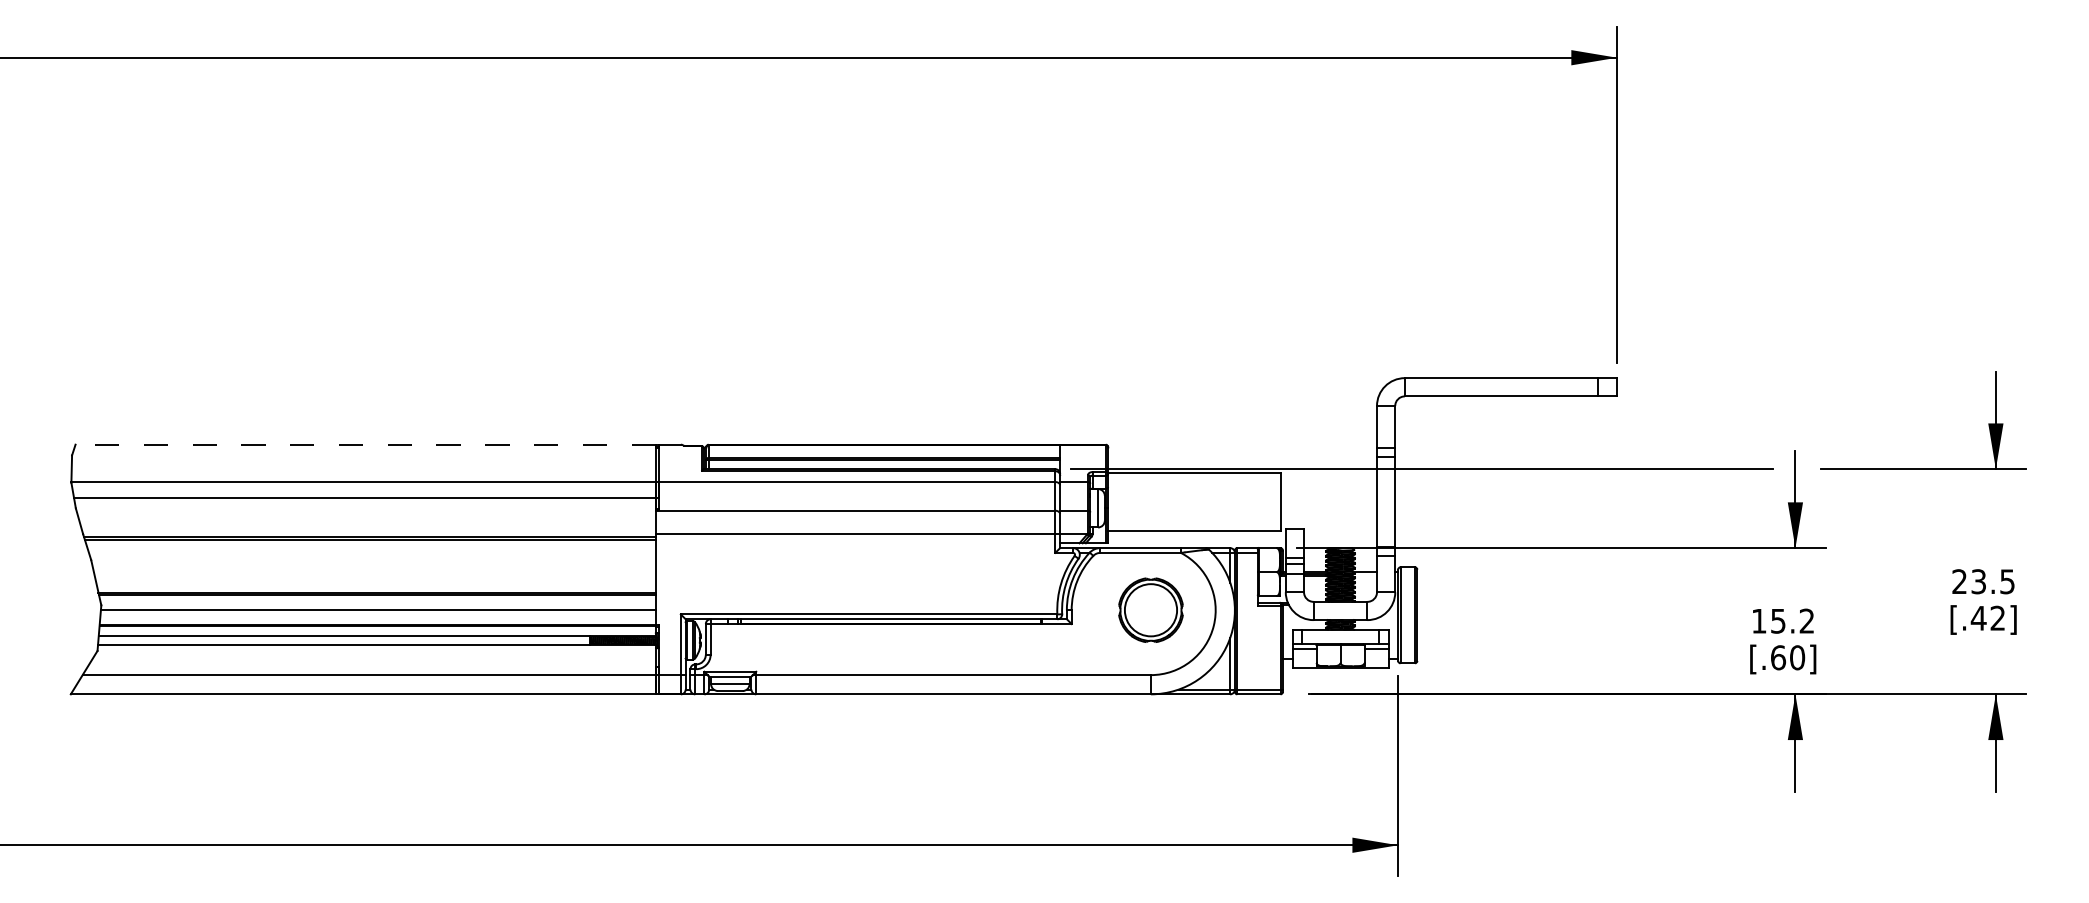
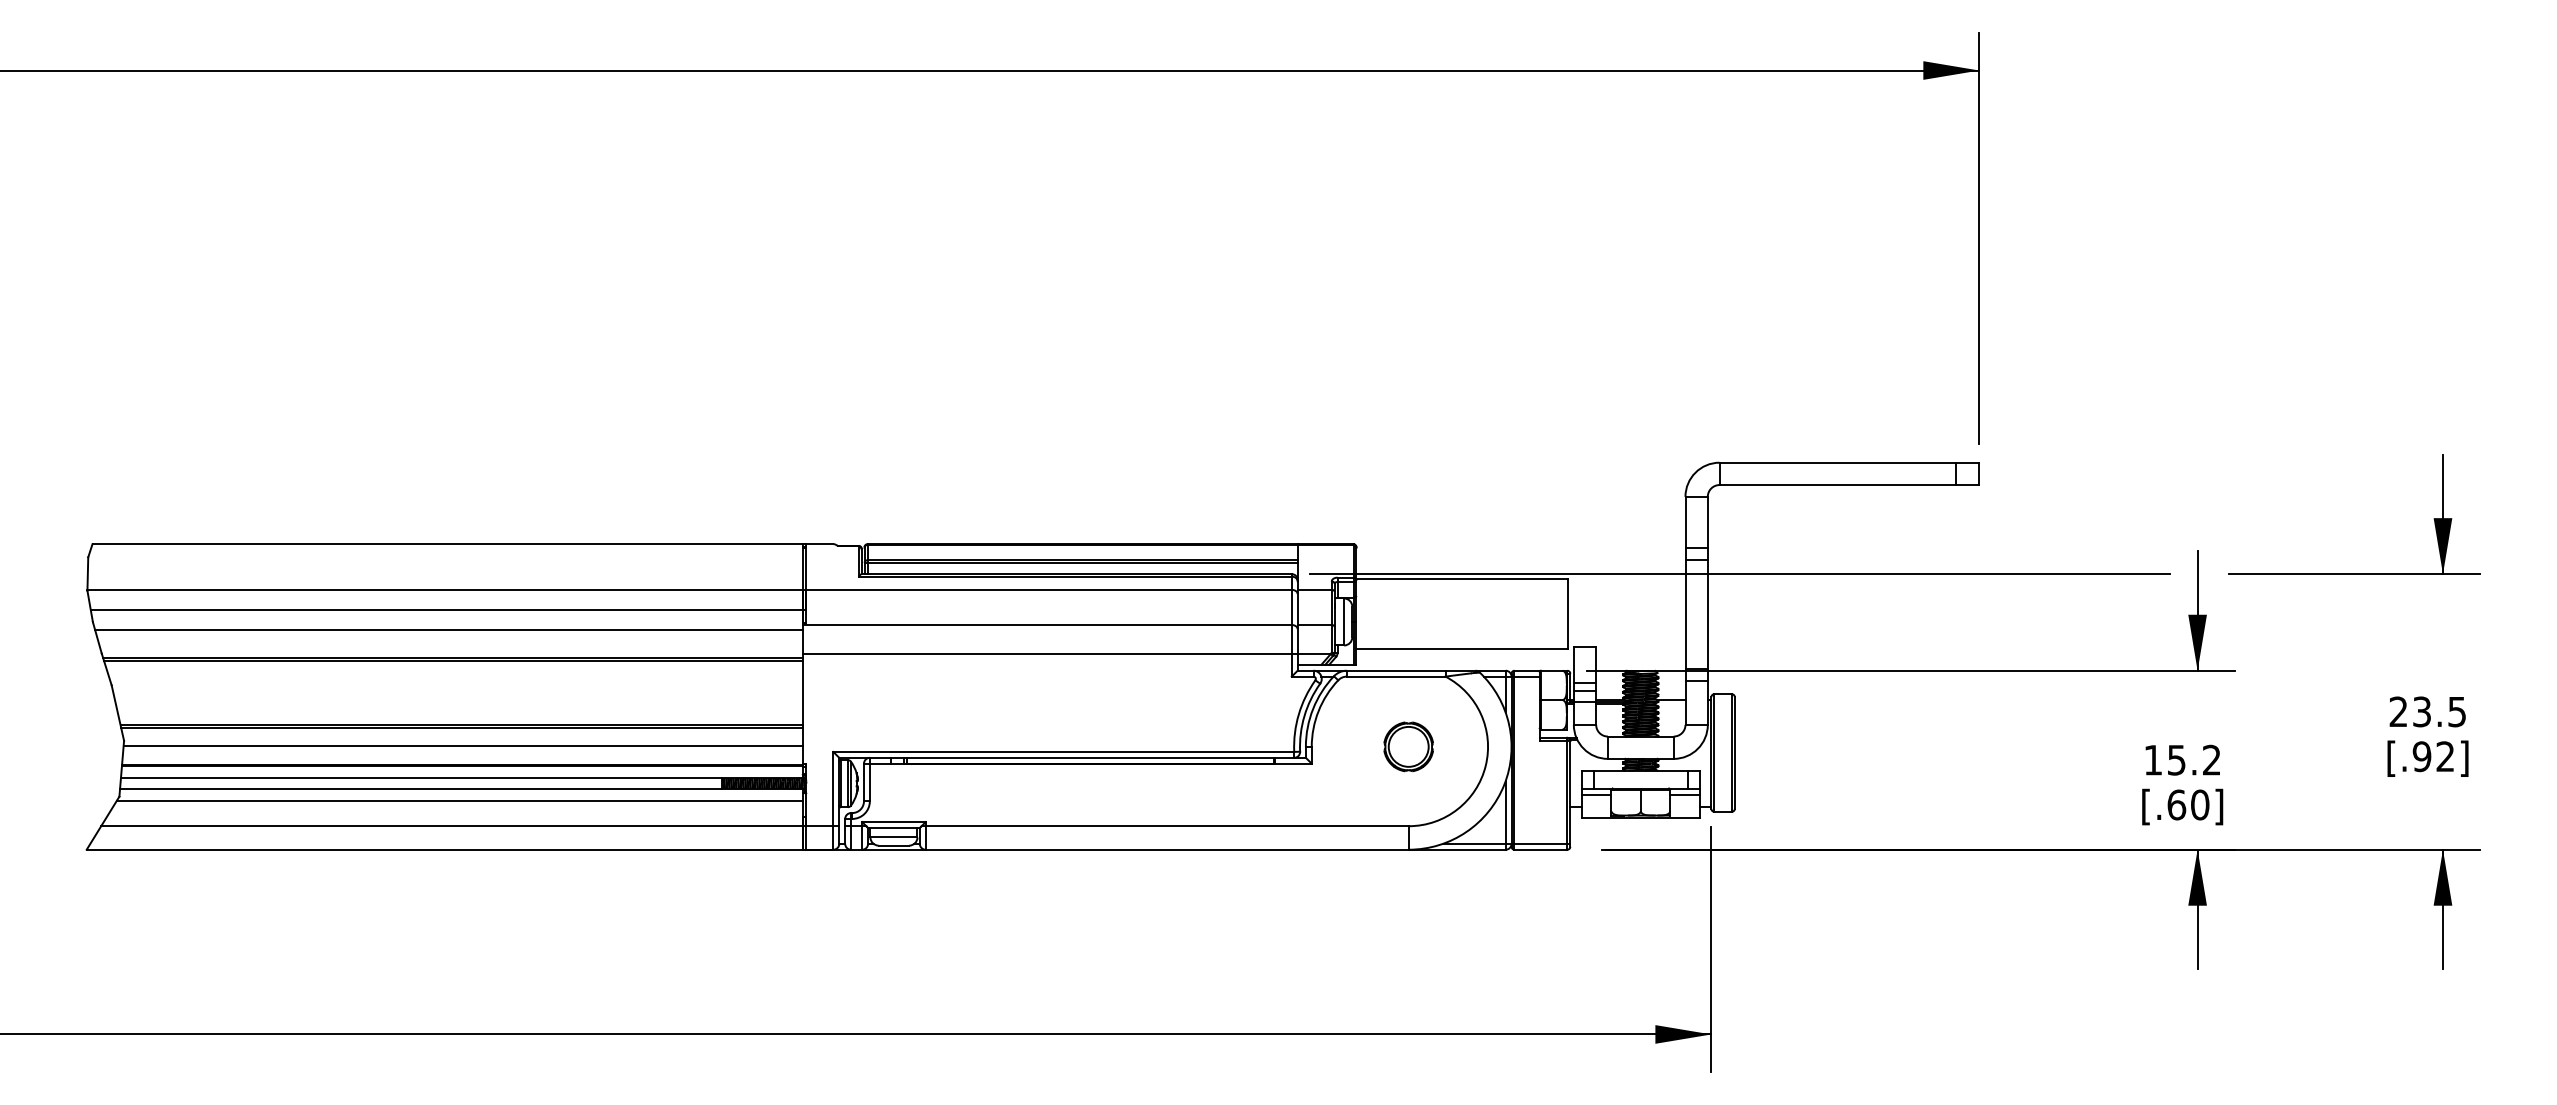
line: (365, 444) -> (447, 544), dashed -> solid
line: (366, 515) -> (448, 630), added
part: (1150, 609) -> (1408, 746), size x0.62
text: (1978, 618) -> (2421, 756), [.42] -> [.92]
line: (375, 654) -> (459, 800), added

